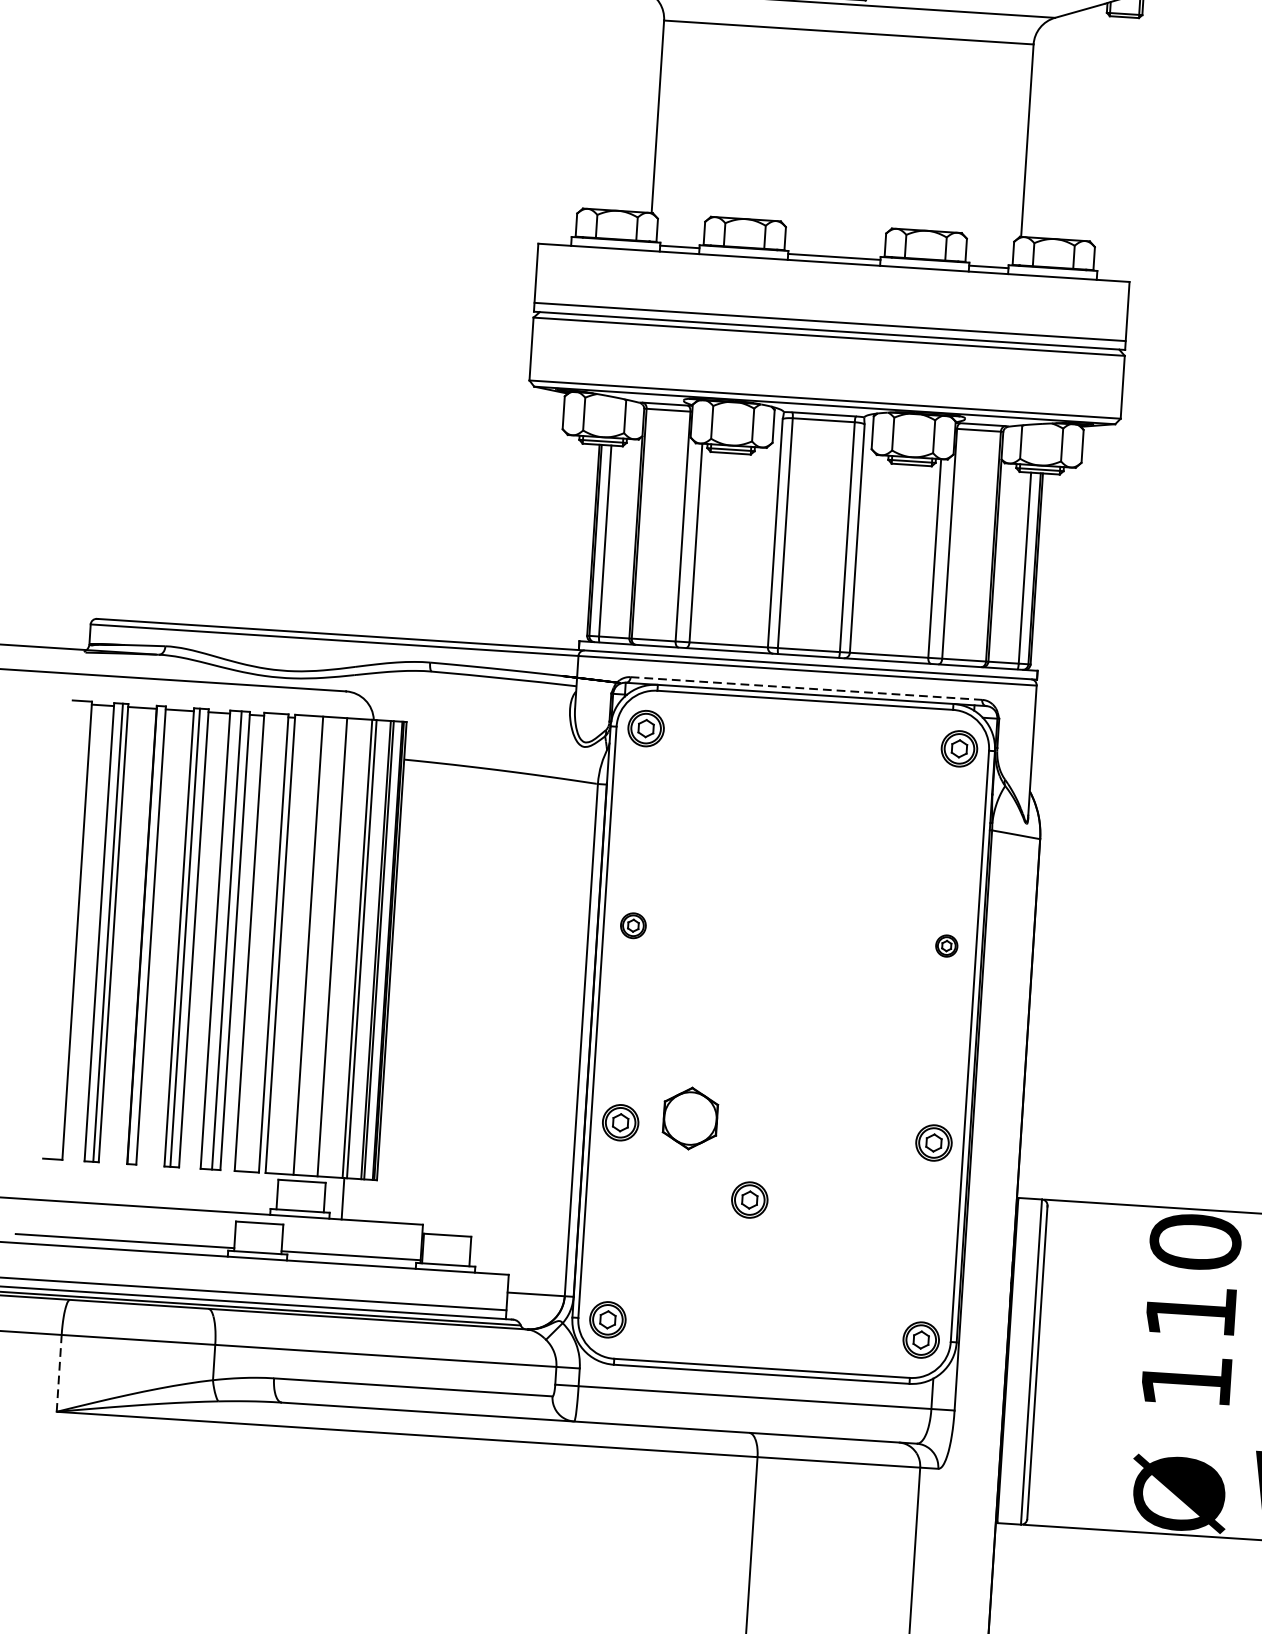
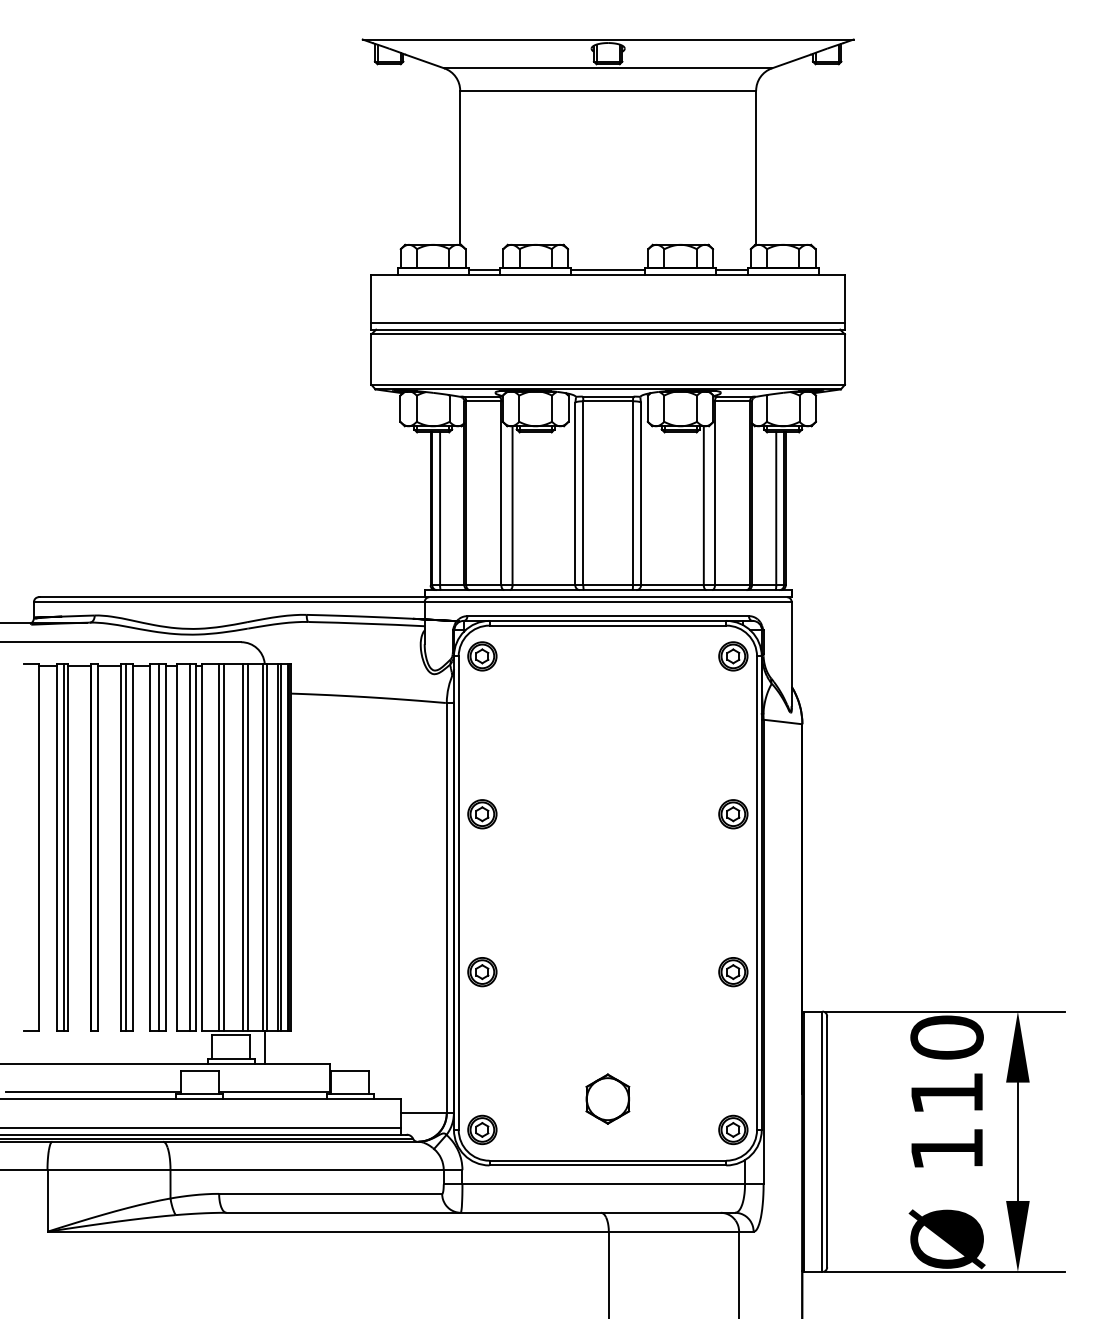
line: (806, 688) -> (608, 616), dashed -> solid
part: (633, 925) -> (482, 814), size x1.43
line: (266, 942) -> (190, 846), added
line: (301, 944) -> (218, 846), added
line: (337, 946) -> (247, 846), added
part: (946, 946) -> (733, 814), size x1.67
part: (690, 1117) -> (607, 1098), moved
part: (749, 1200) -> (589, 1027), removed
line: (59, 1372) -> (47, 1200), dashed -> solid

